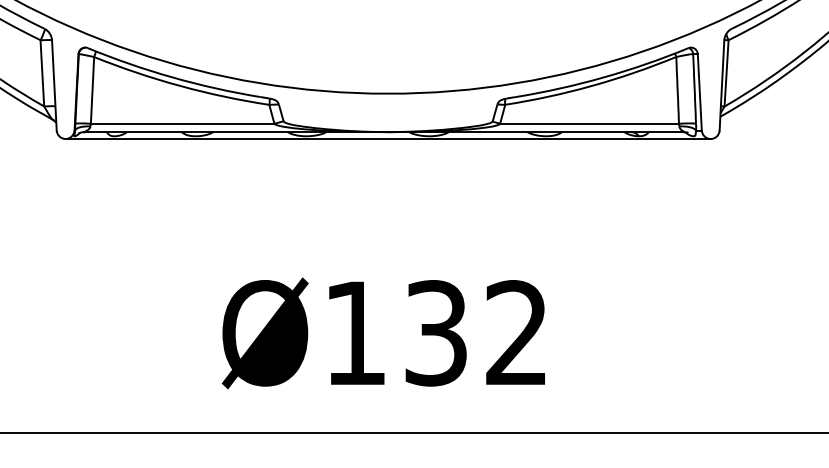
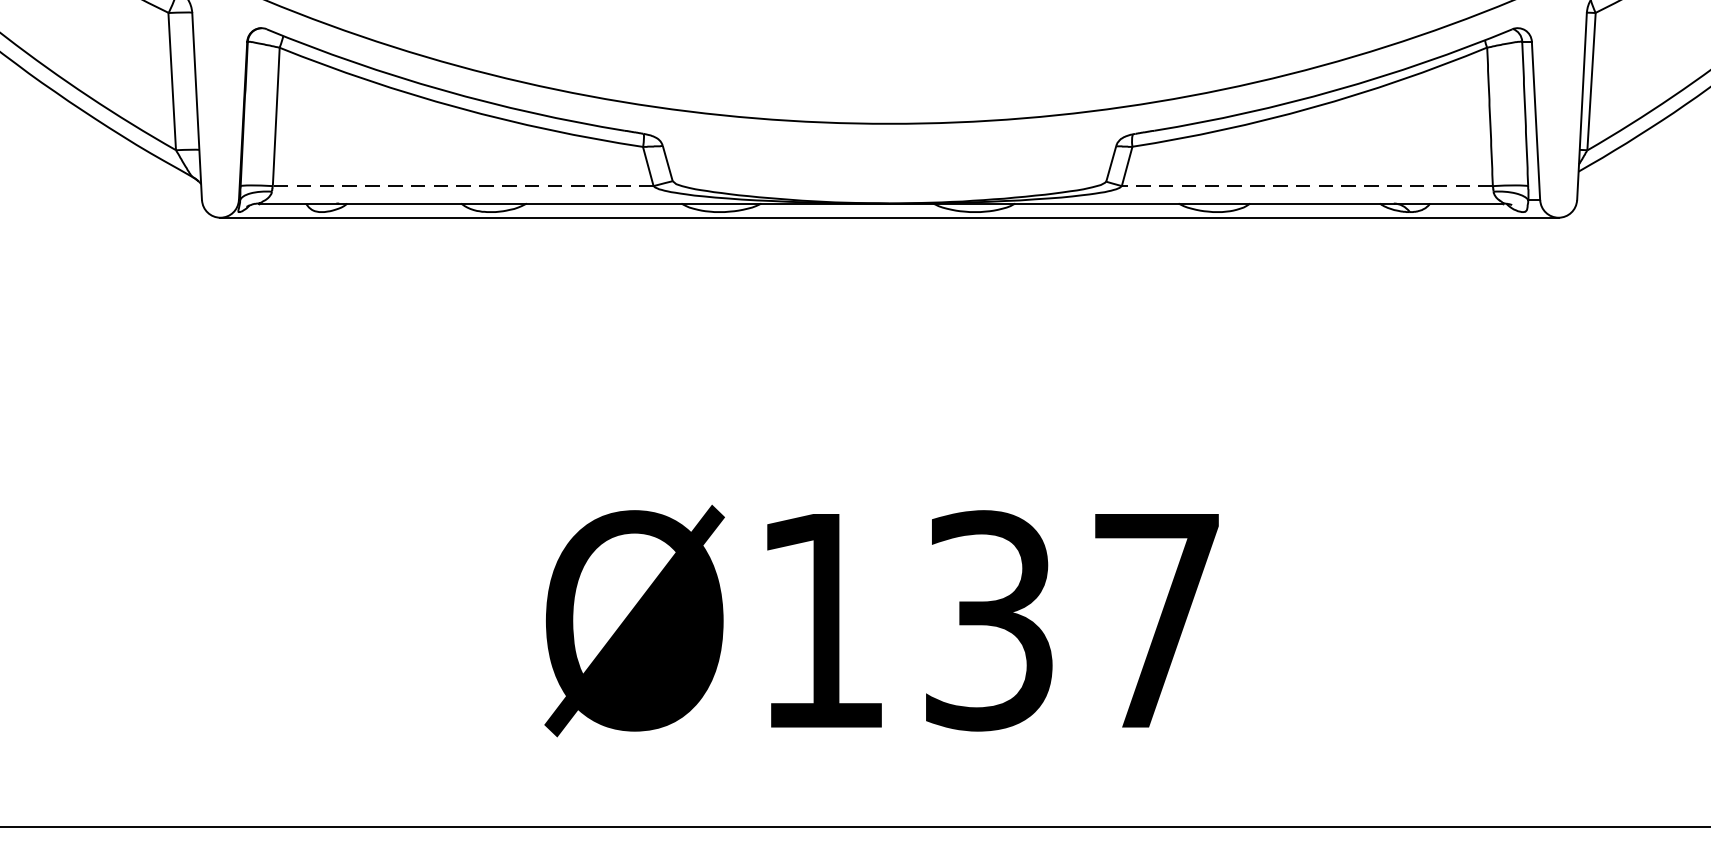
line: (182, 123) -> (462, 185), solid -> dashed
line: (589, 123) -> (1307, 185), solid -> dashed
text: (516, 332) -> (1155, 619), Ø132 -> Ø137

